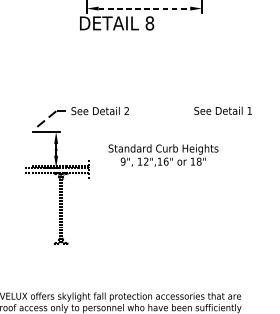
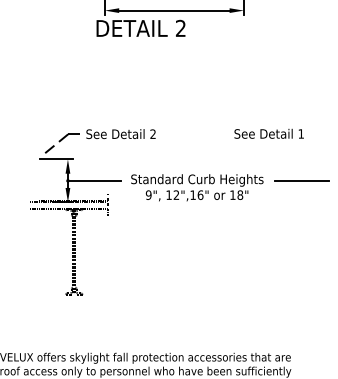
line: (144, 8) -> (174, 10), dashed -> solid
text: (149, 23) -> (180, 28), 8 -> 2
line: (78, 149) -> (94, 180), added
line: (249, 149) -> (301, 180), added

